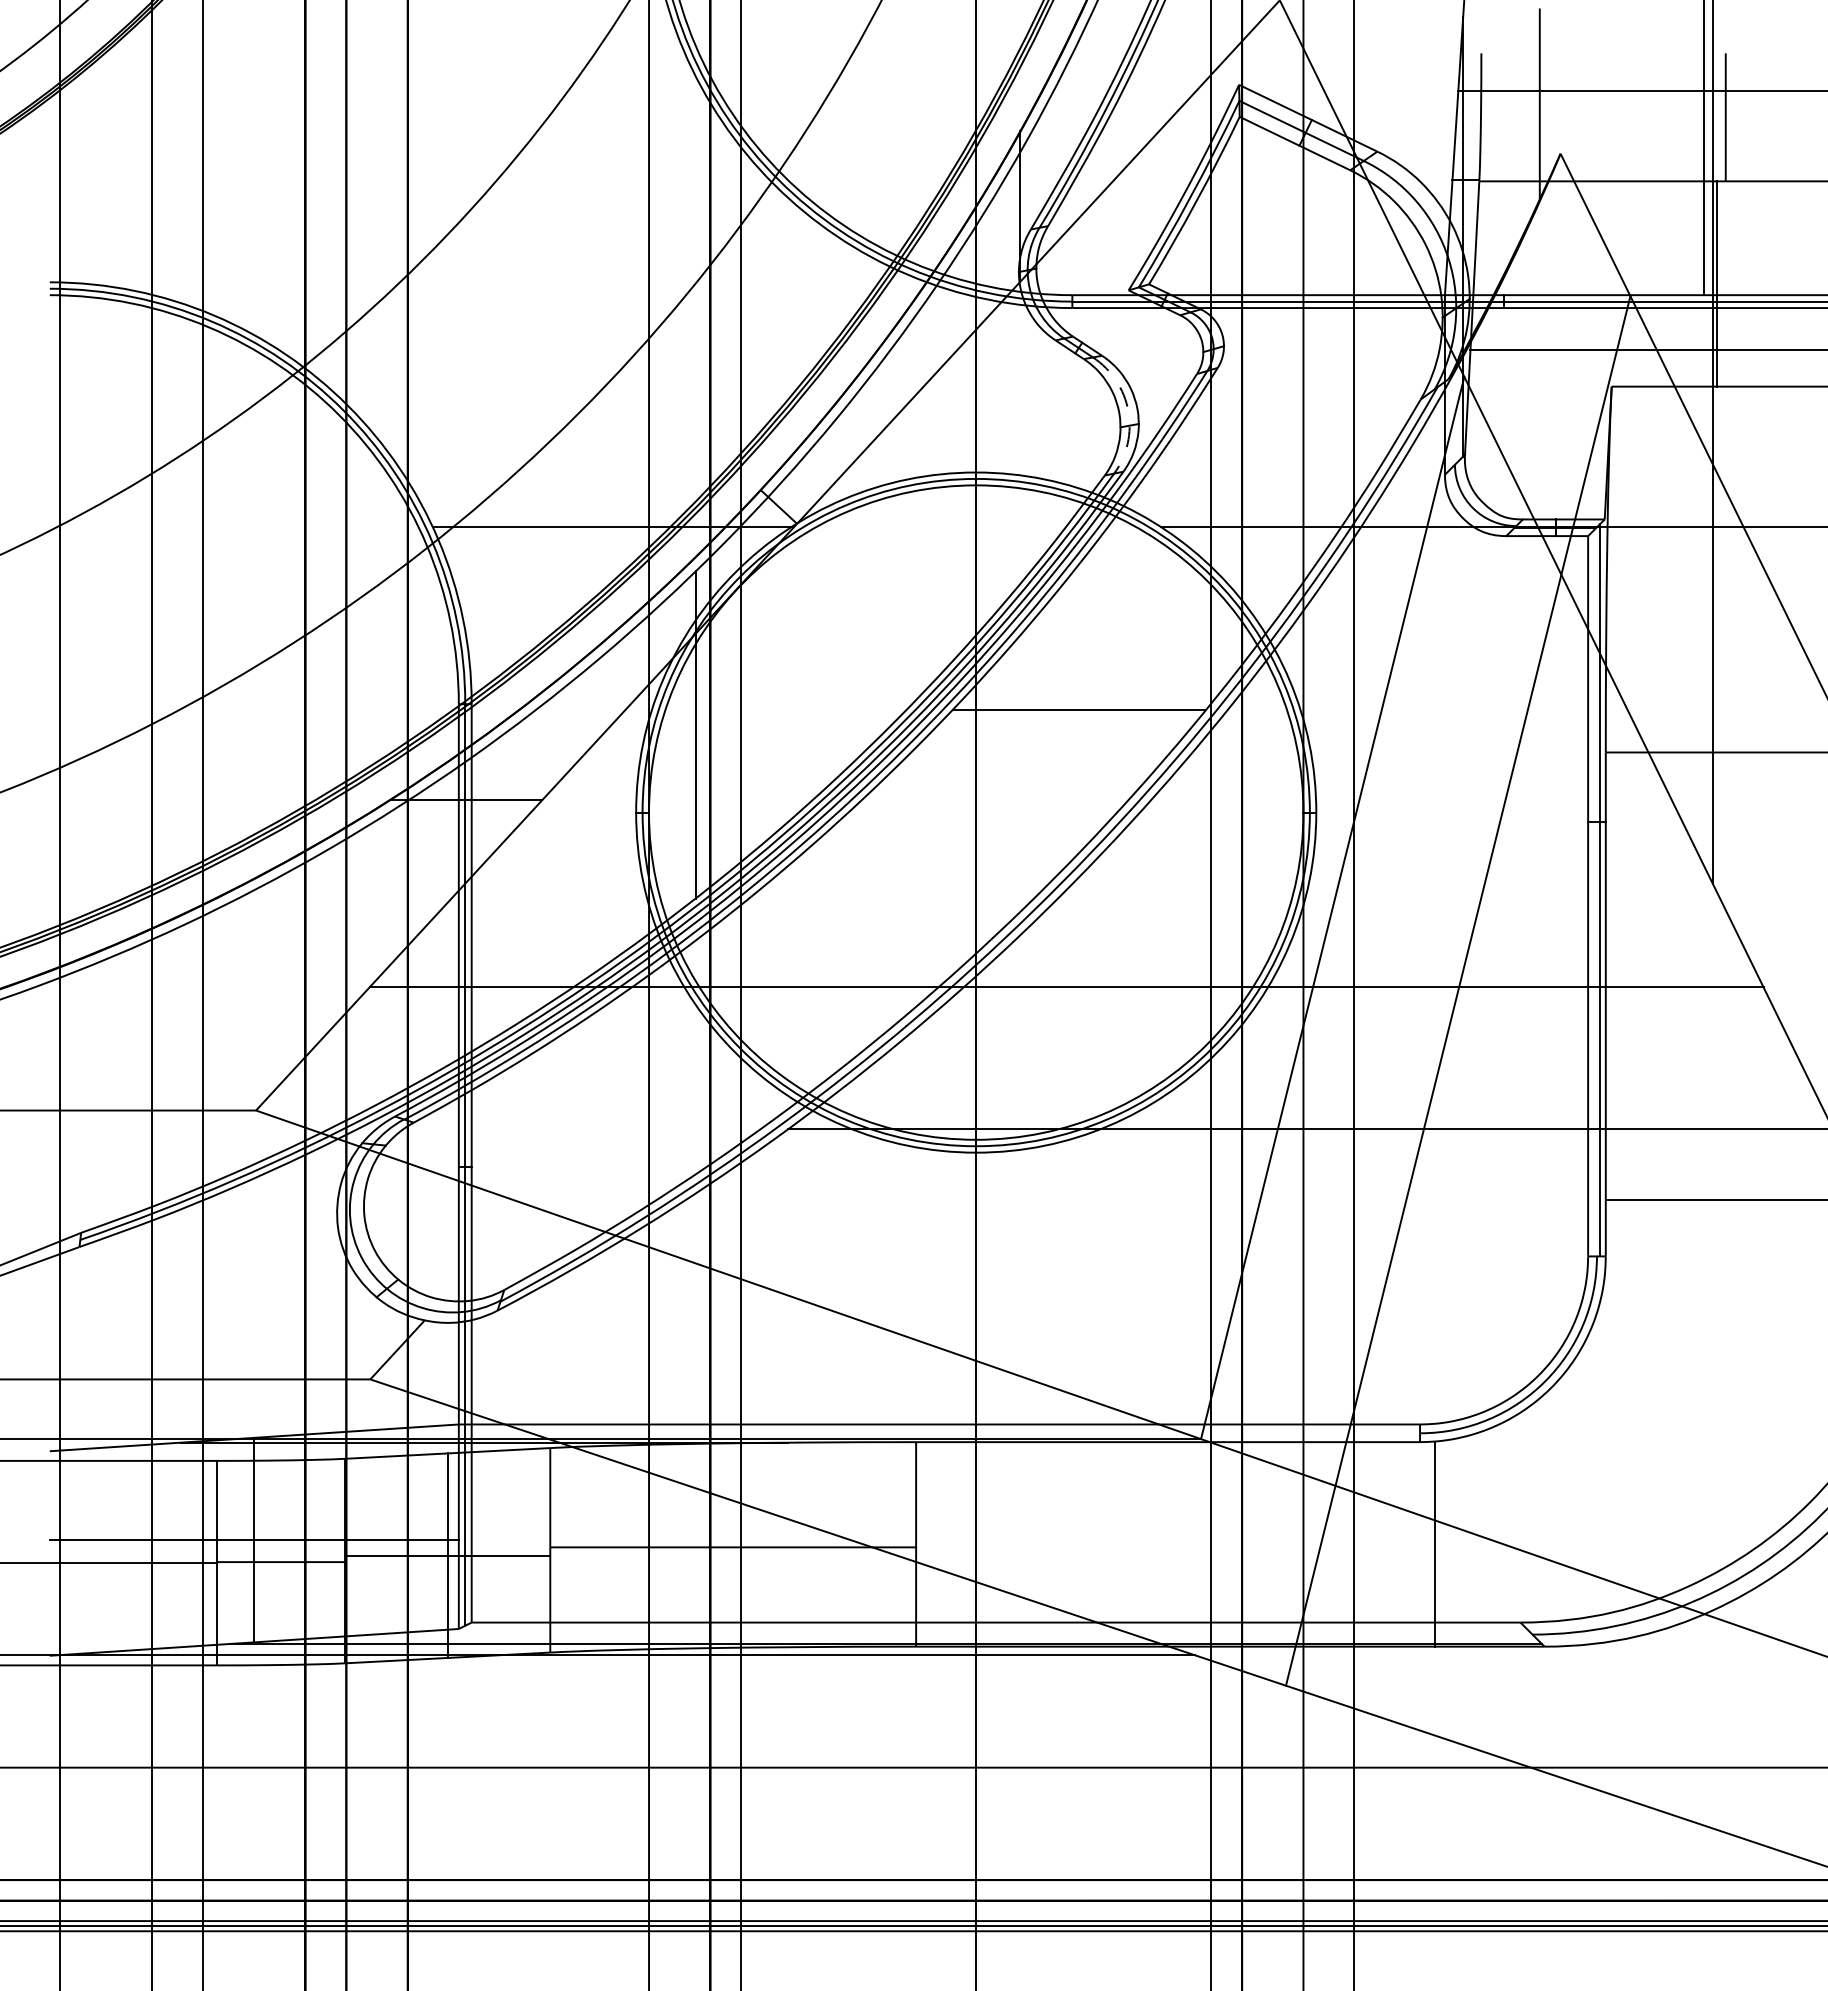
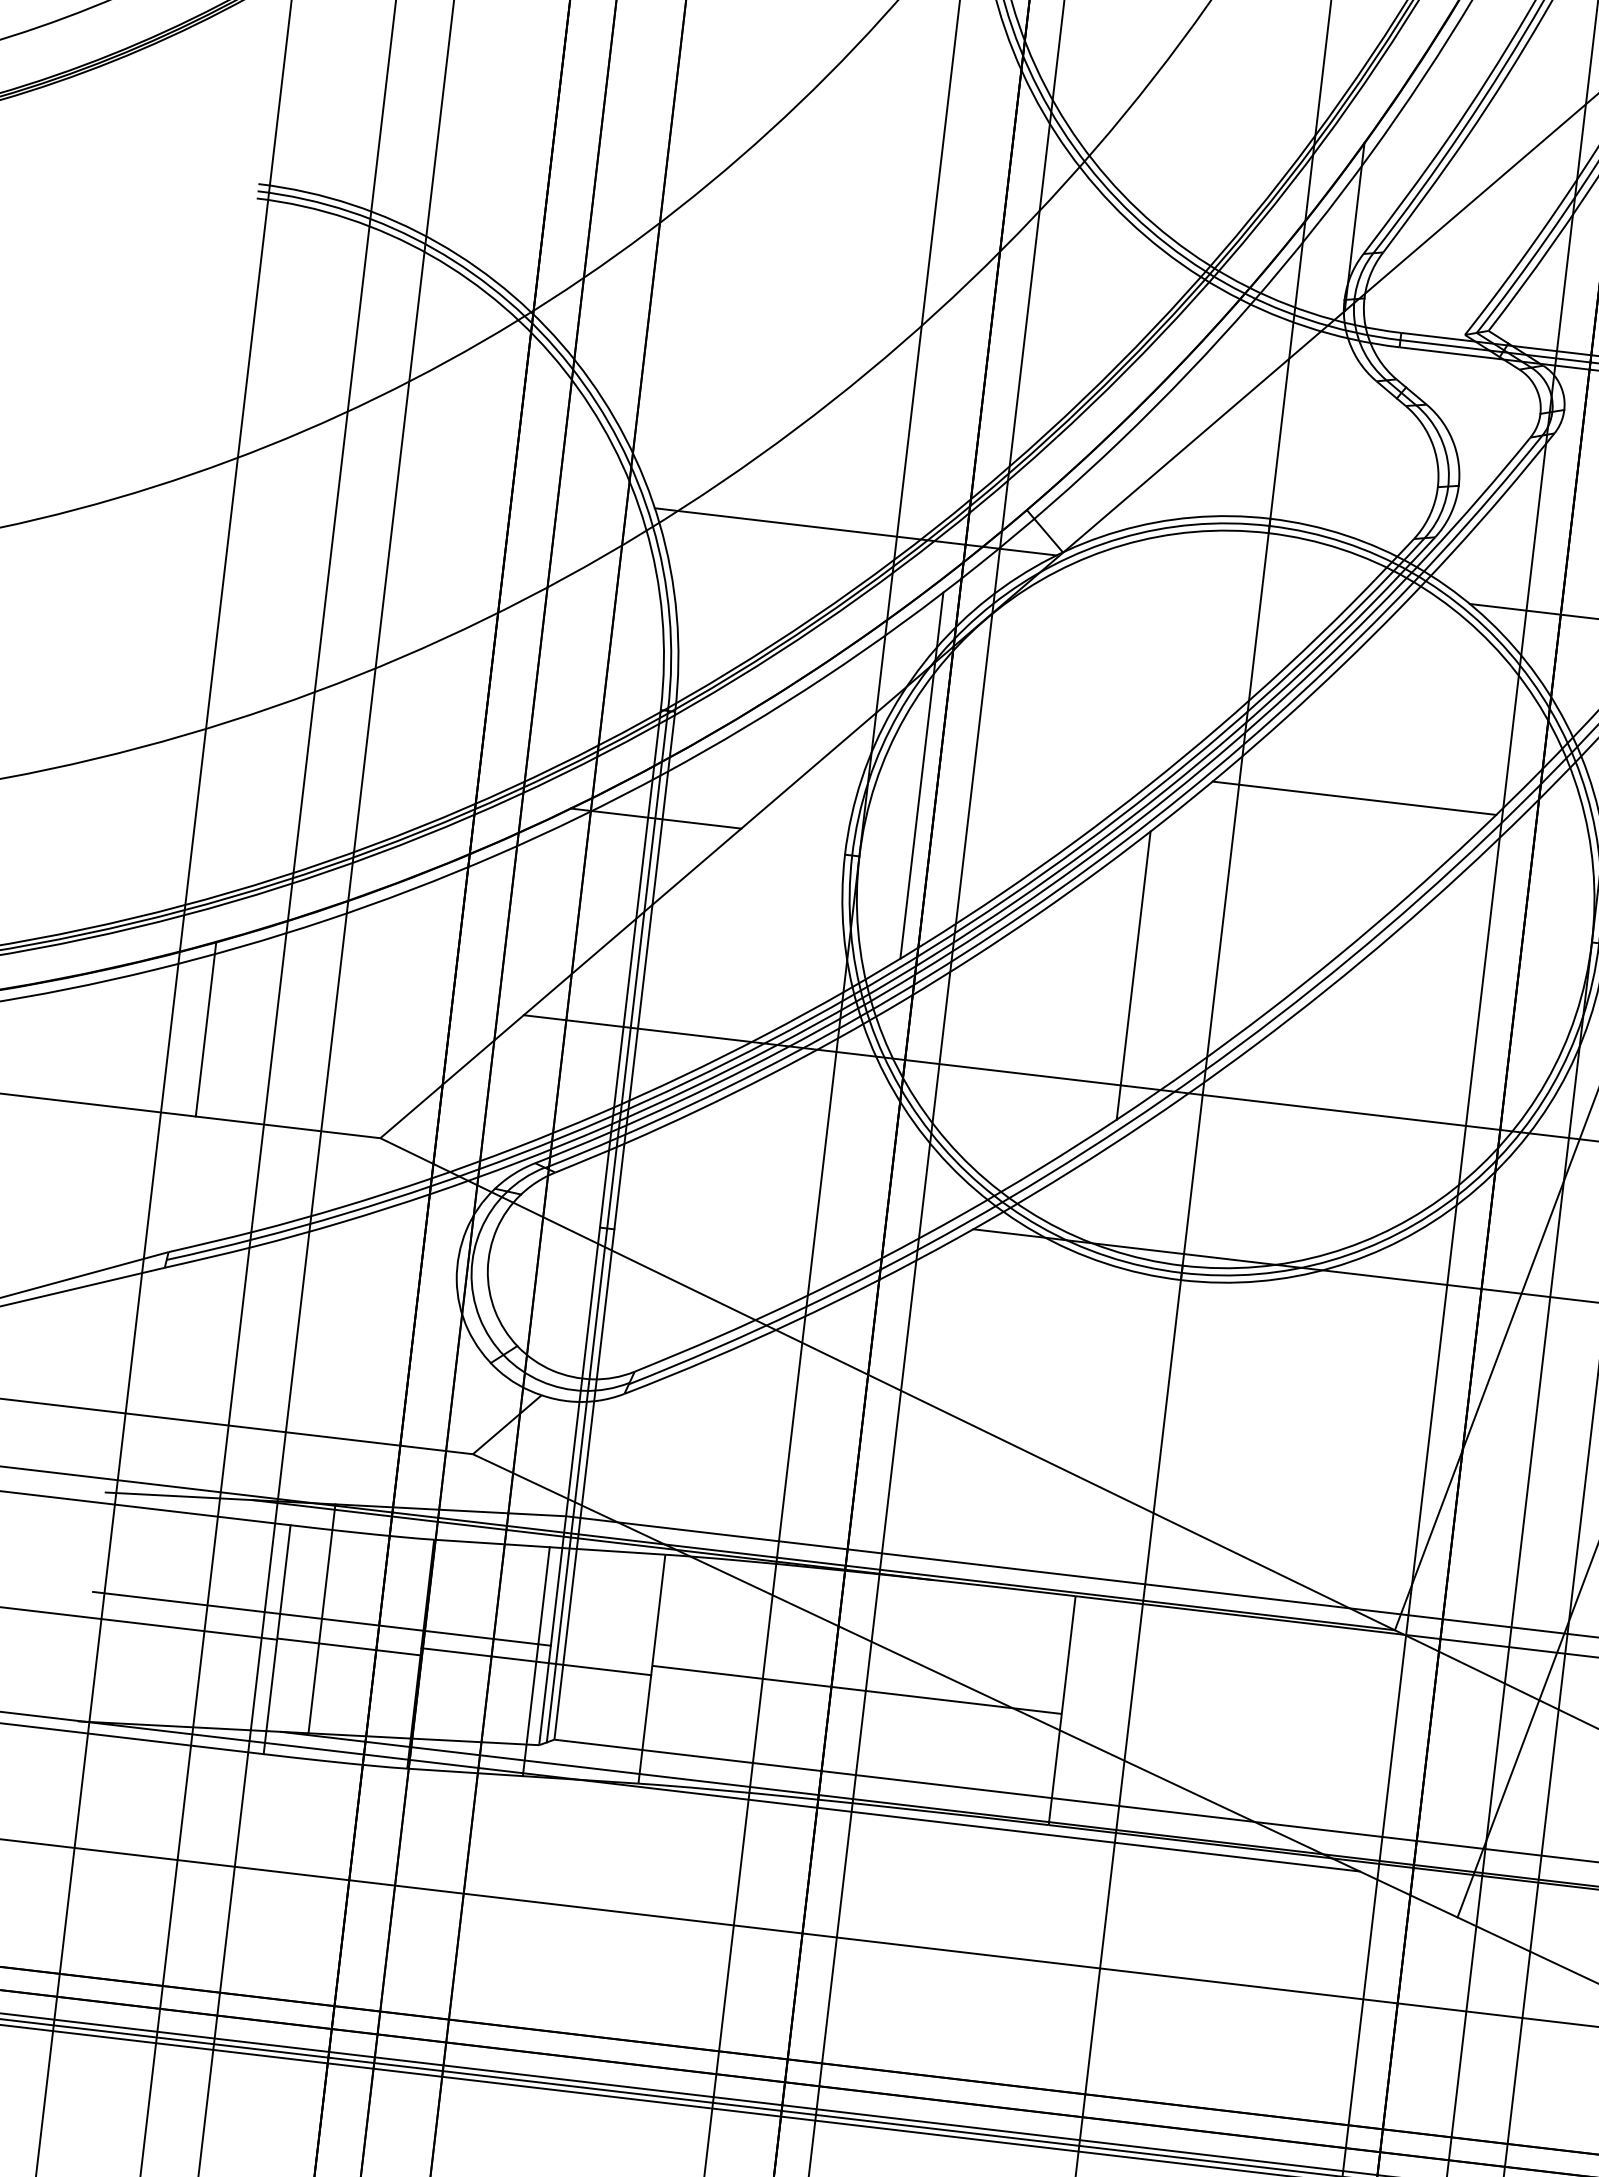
arc: (1128, 411) -> (1448, 470), dashed -> solid
line: (903, 888) -> (1134, 974), added
line: (91, 1032) -> (206, 1029), added

